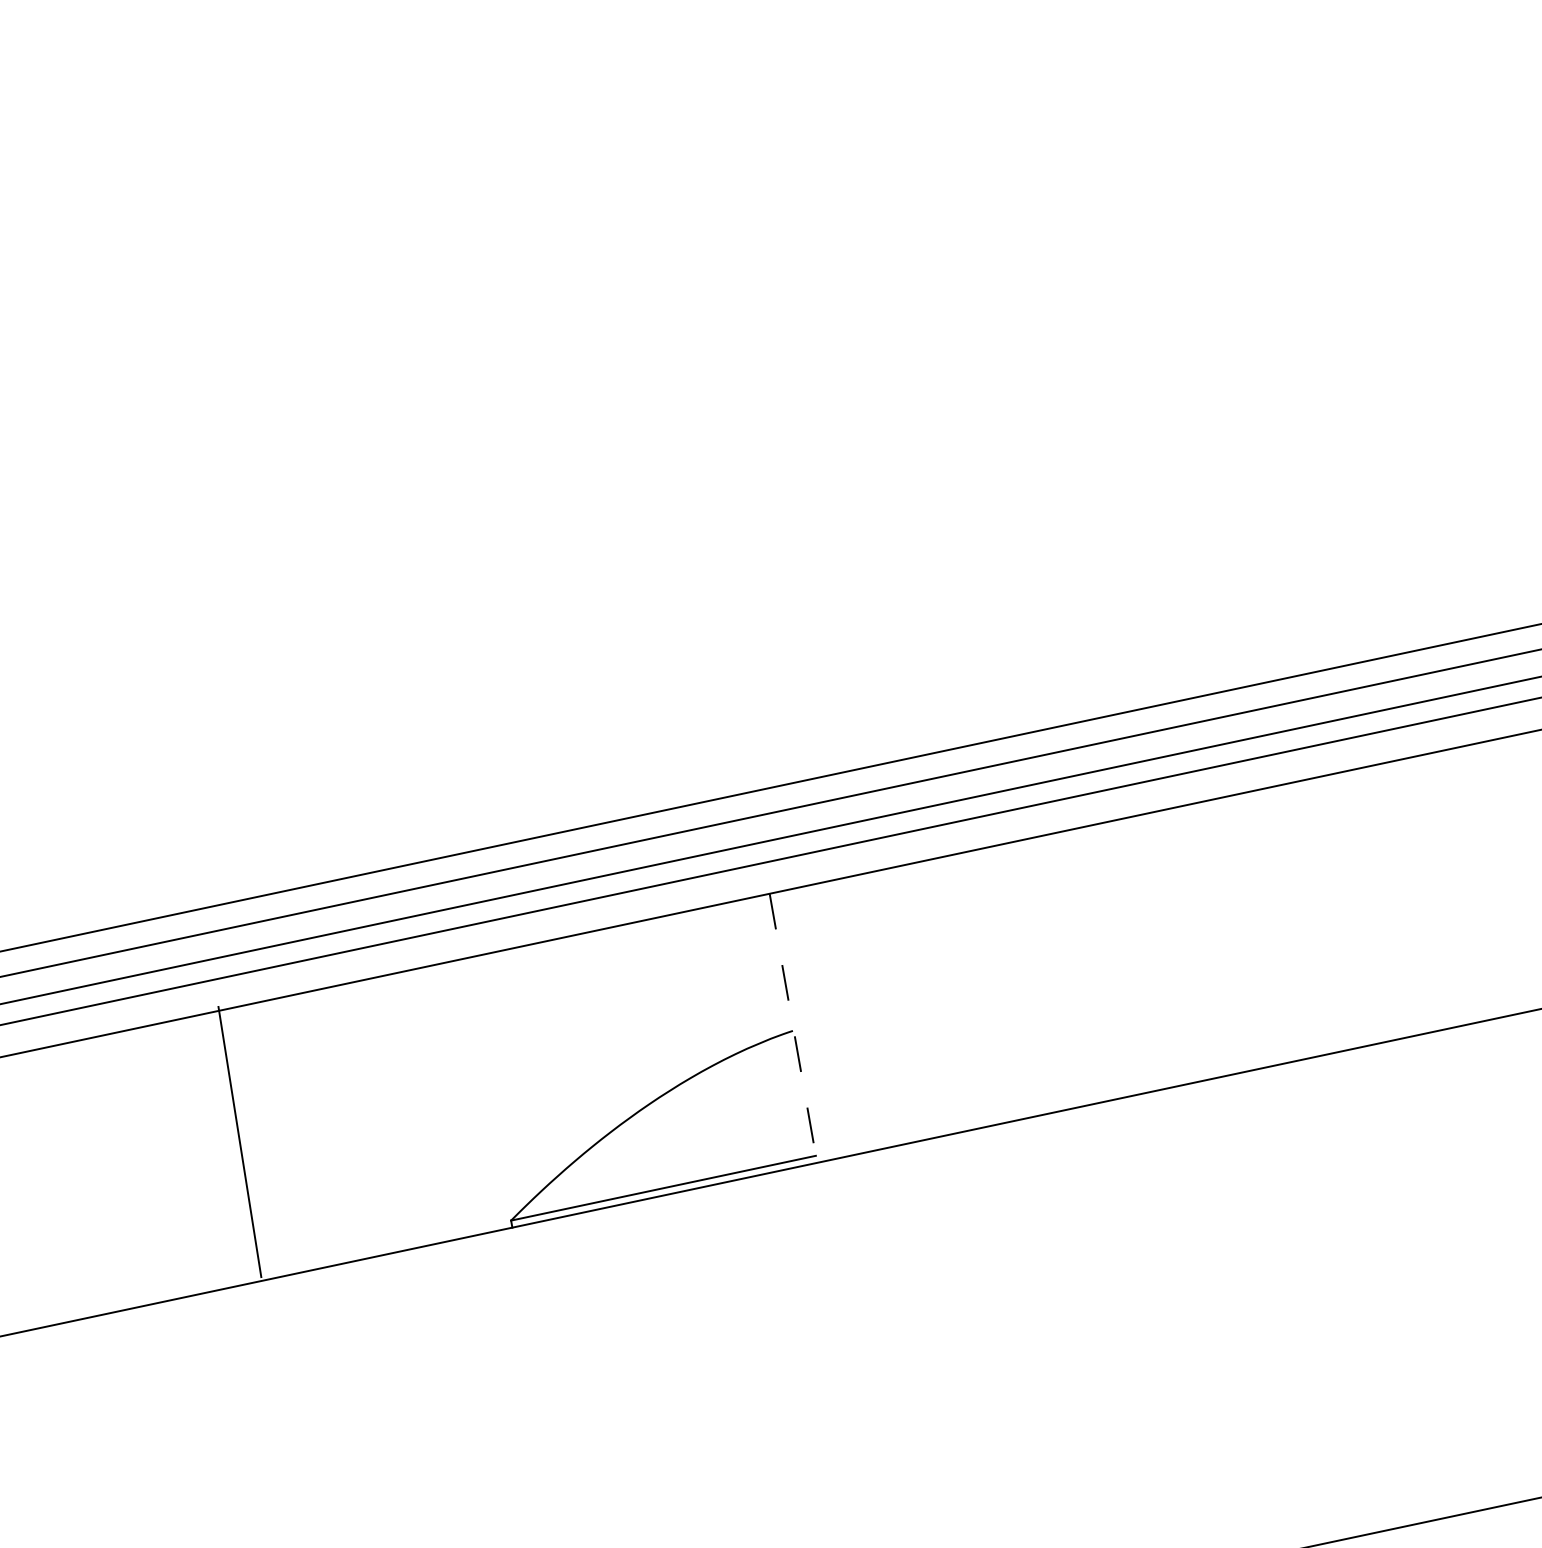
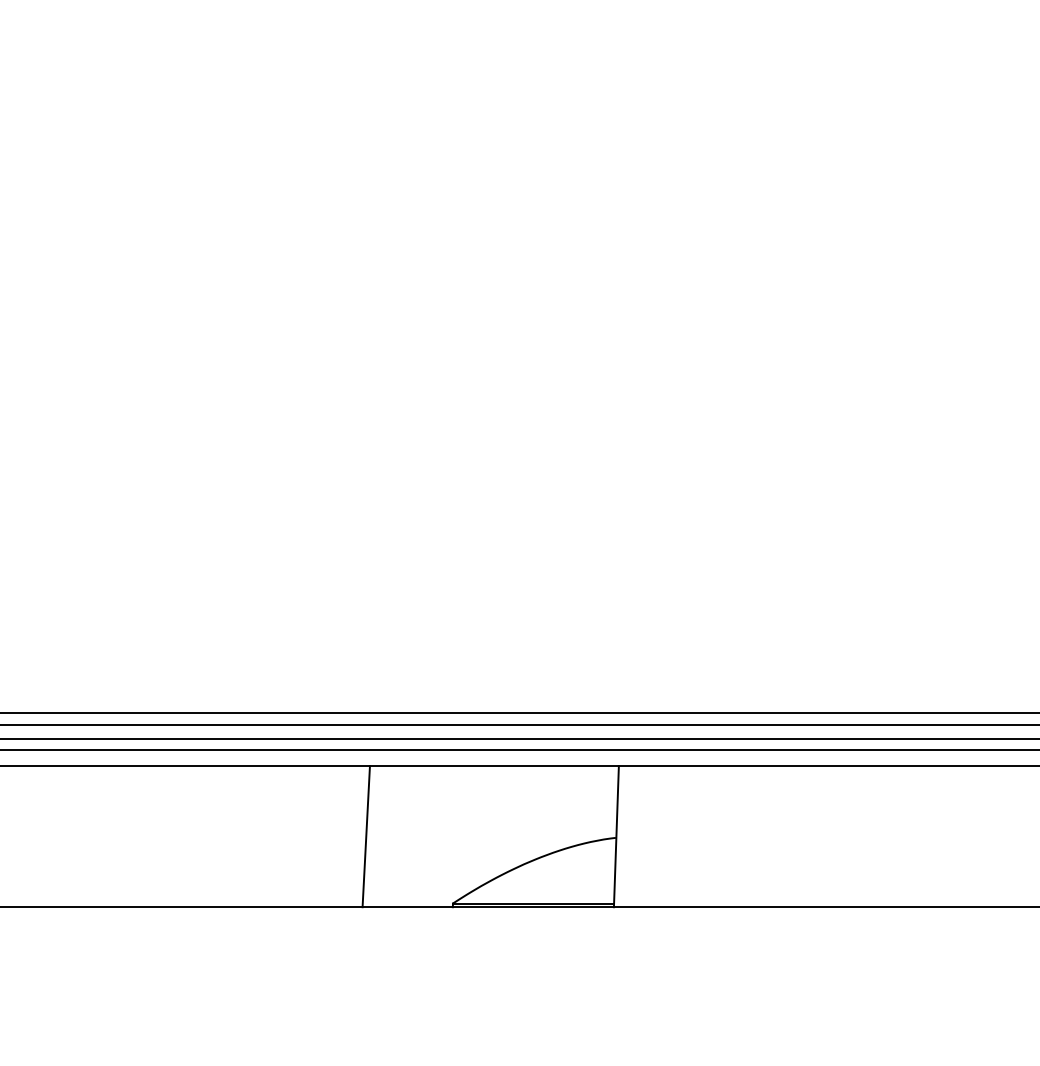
line: (793, 1028) -> (616, 836), dashed -> solid
line: (238, 1142) -> (365, 836), moved

